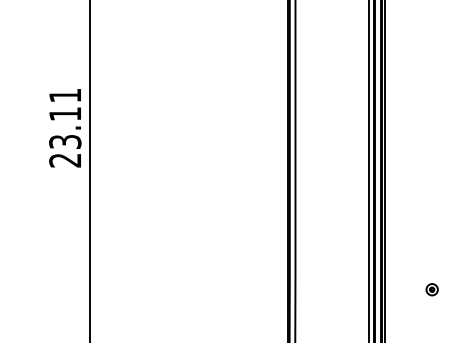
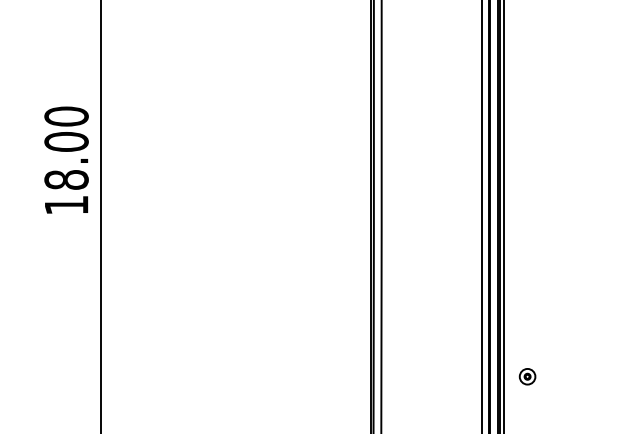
text: (65, 127) -> (66, 160), 23.11 -> 18.00
part: (431, 289) -> (526, 376), moved

